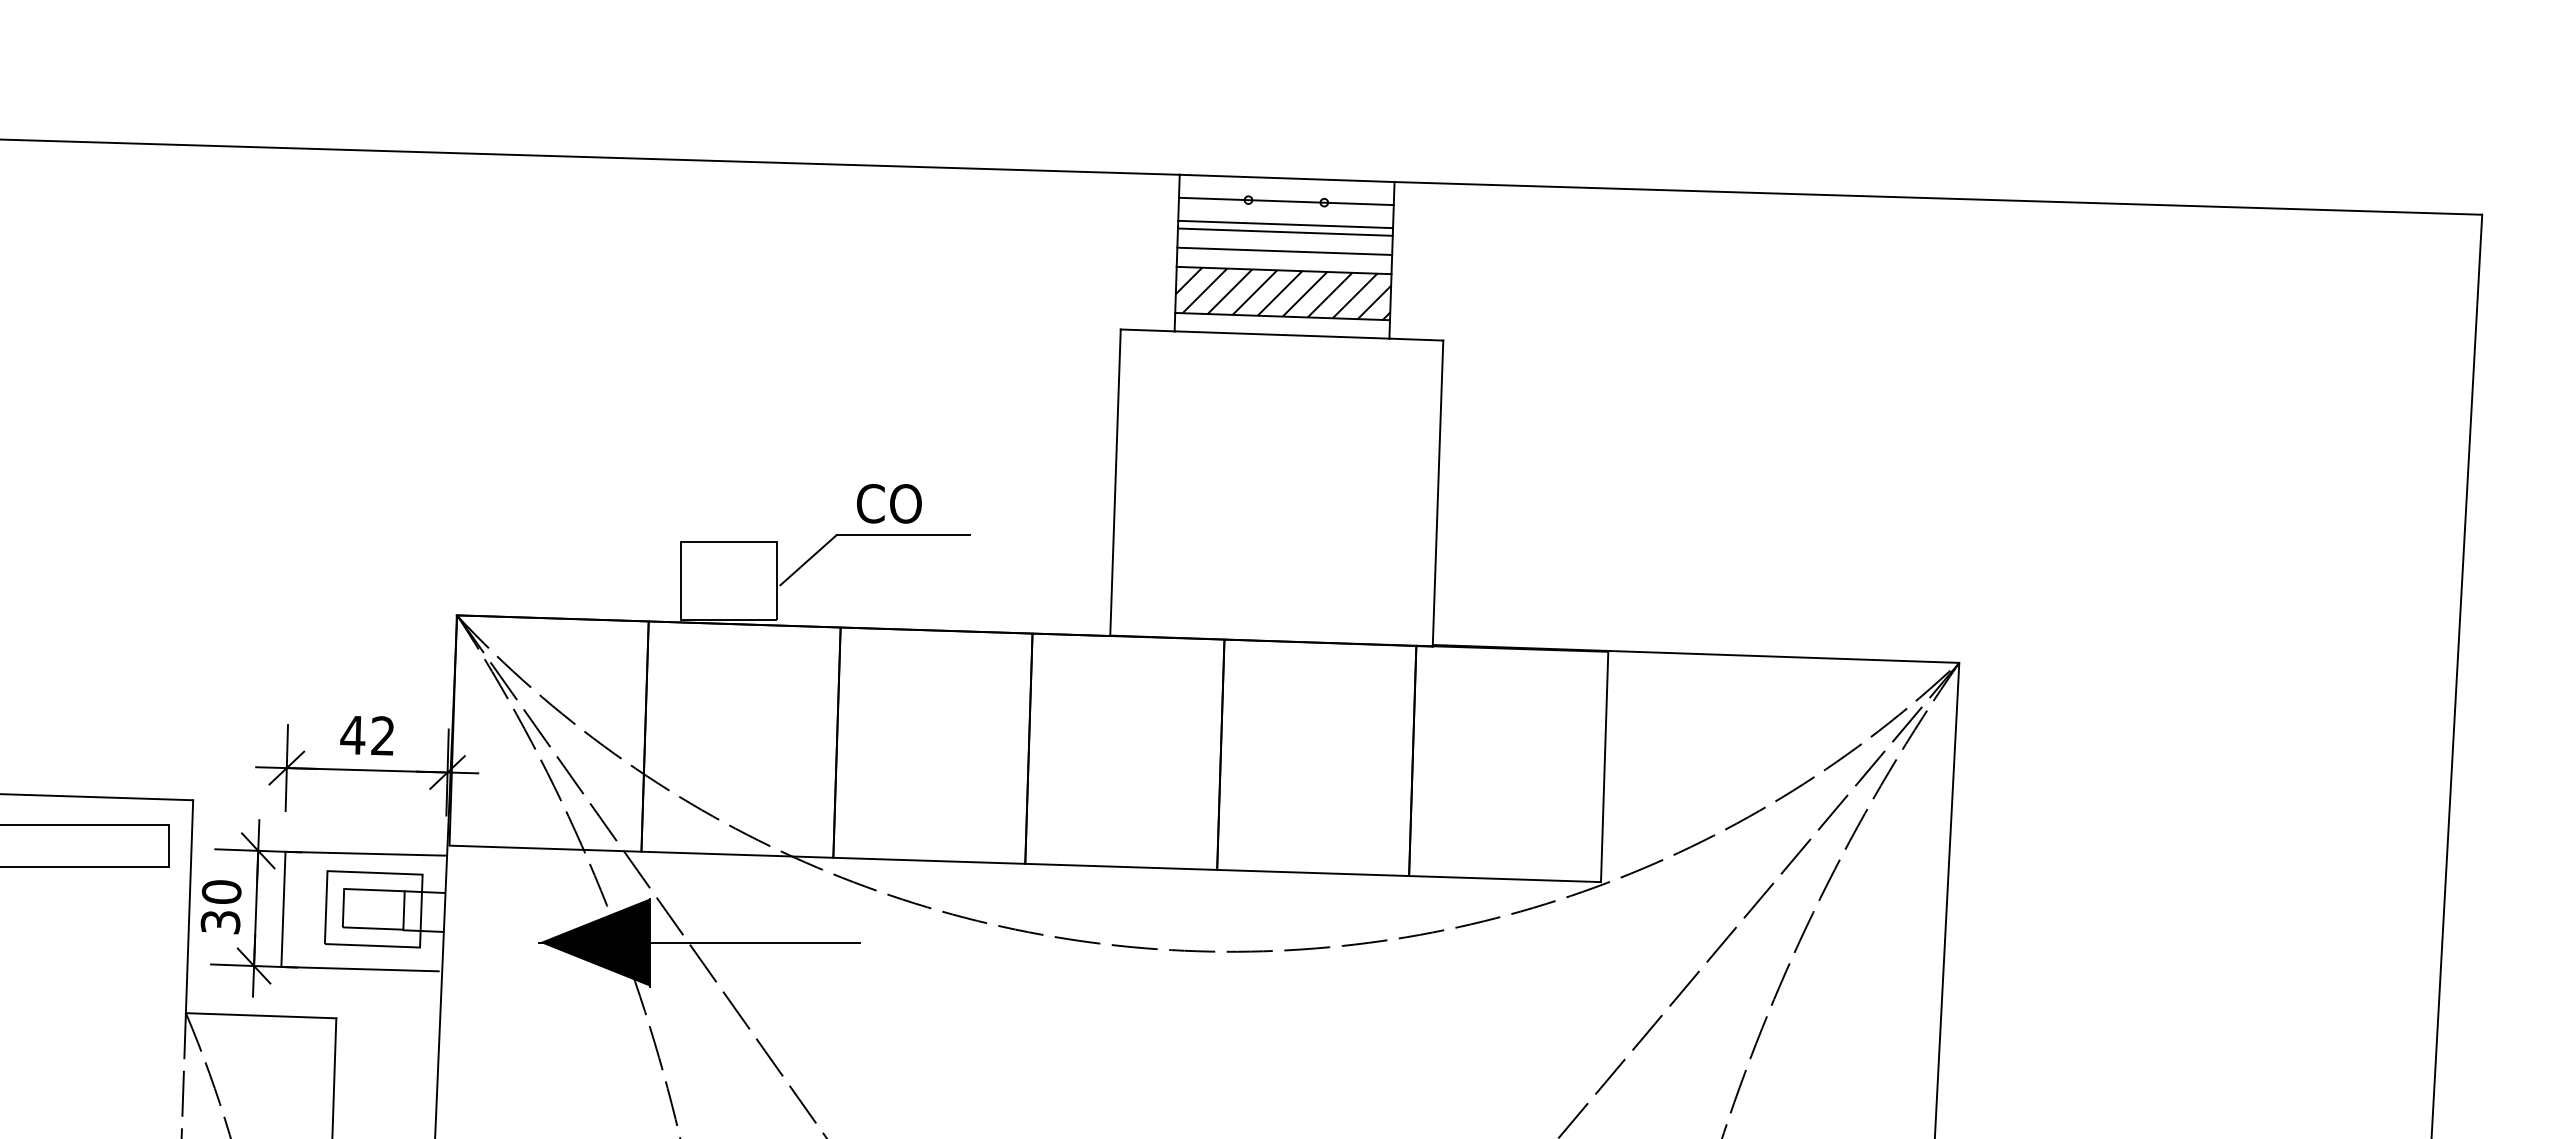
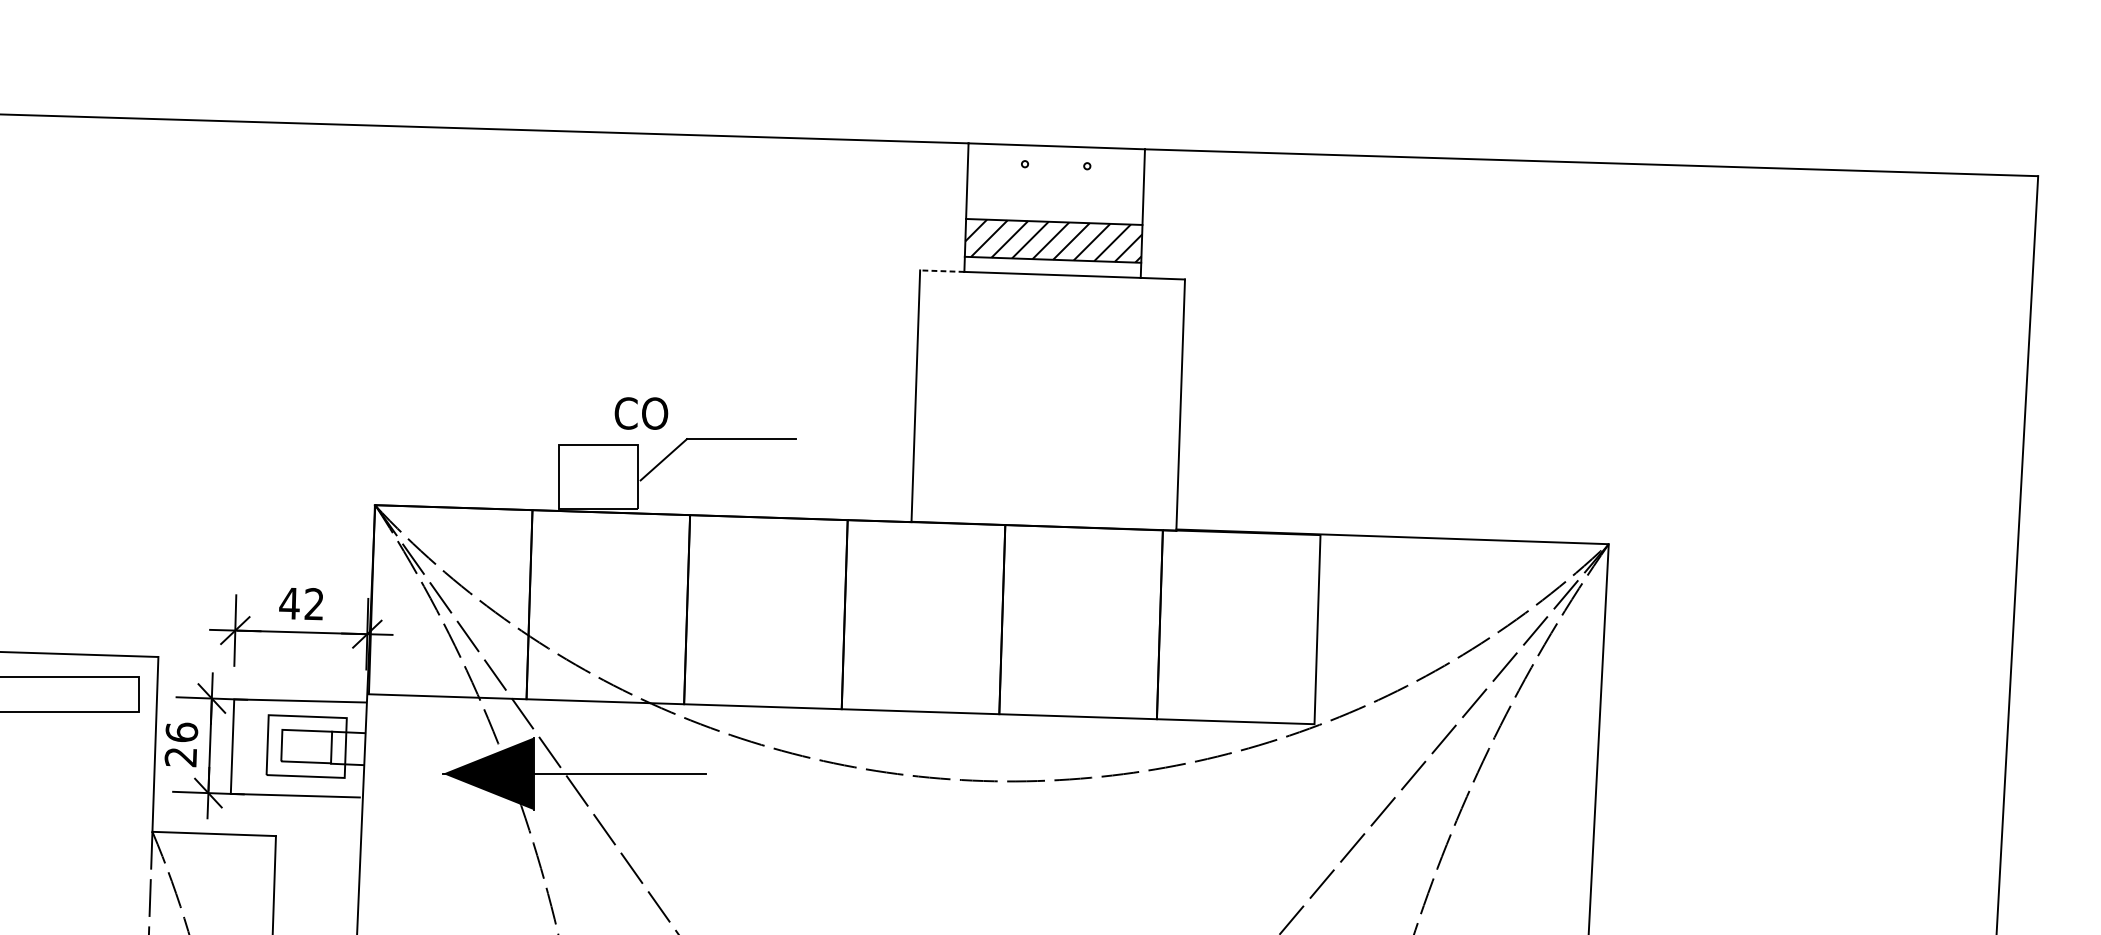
line: (1285, 201) -> (1055, 165), removed
line: (1285, 224) -> (1055, 184), removed
line: (1284, 231) -> (1054, 189), removed
line: (1284, 250) -> (1054, 205), removed
line: (1147, 330) -> (942, 271), solid -> dashed
text: (889, 503) -> (641, 413), moved
text: (221, 907) -> (181, 745), 30 -> 26

